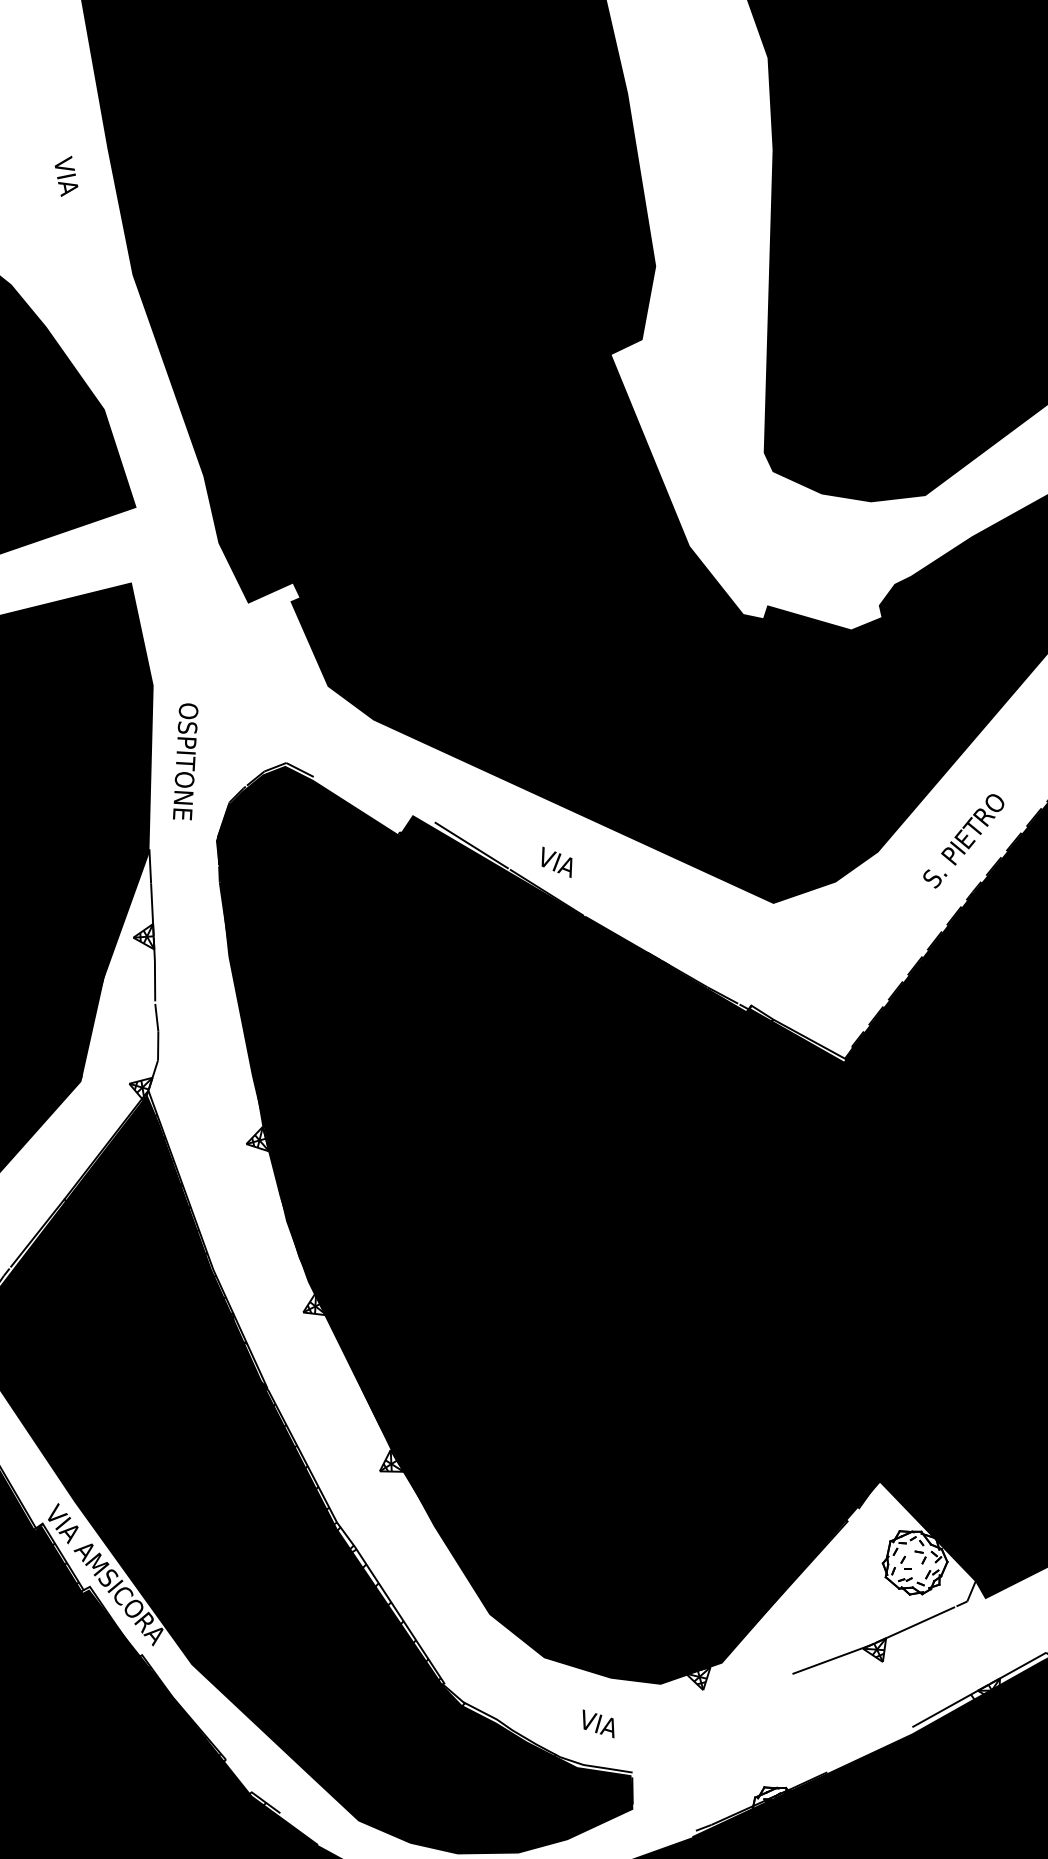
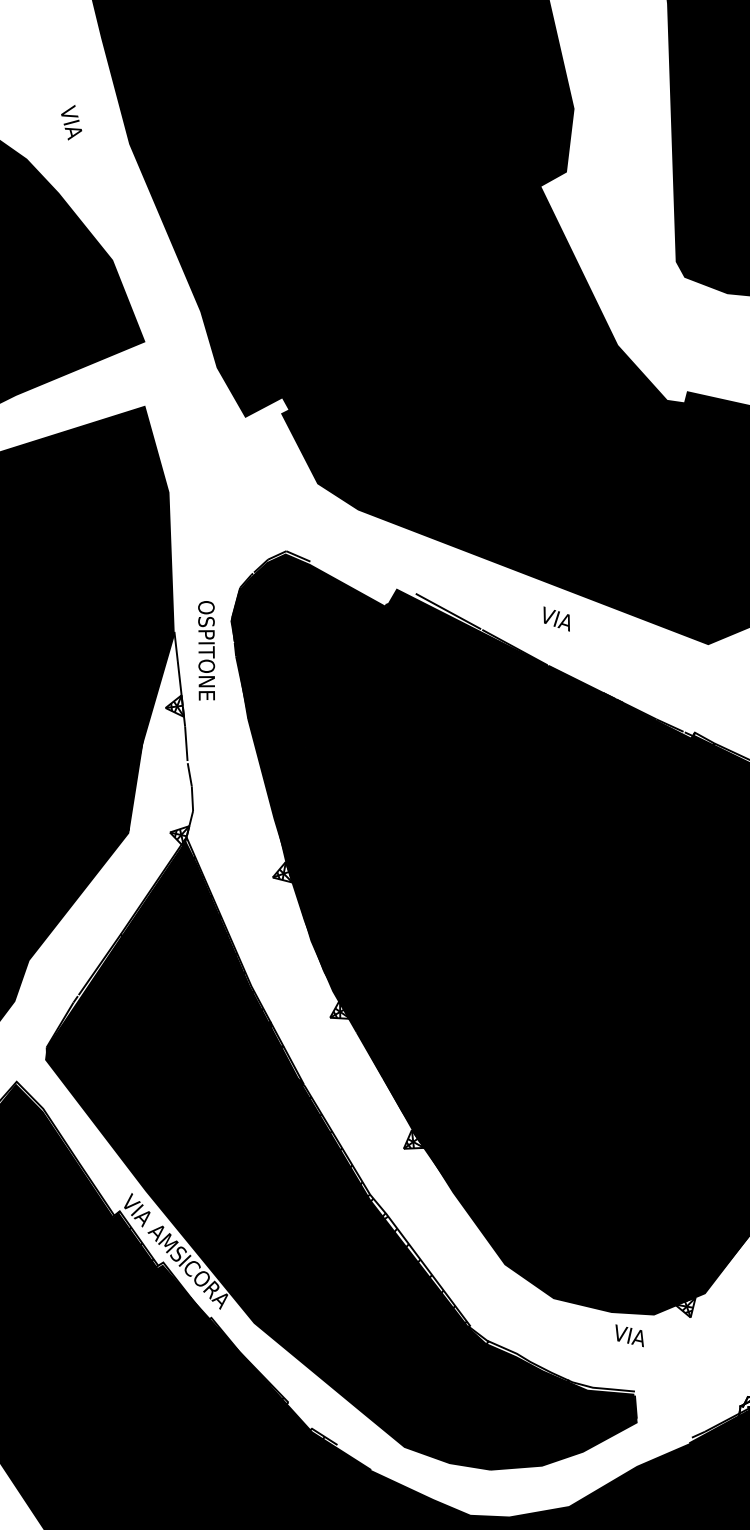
text: (66, 175) -> (71, 121), moved
text: (185, 761) -> (206, 650), moved
text: (556, 861) -> (556, 618), moved
text: (598, 1723) -> (629, 1335), moved

